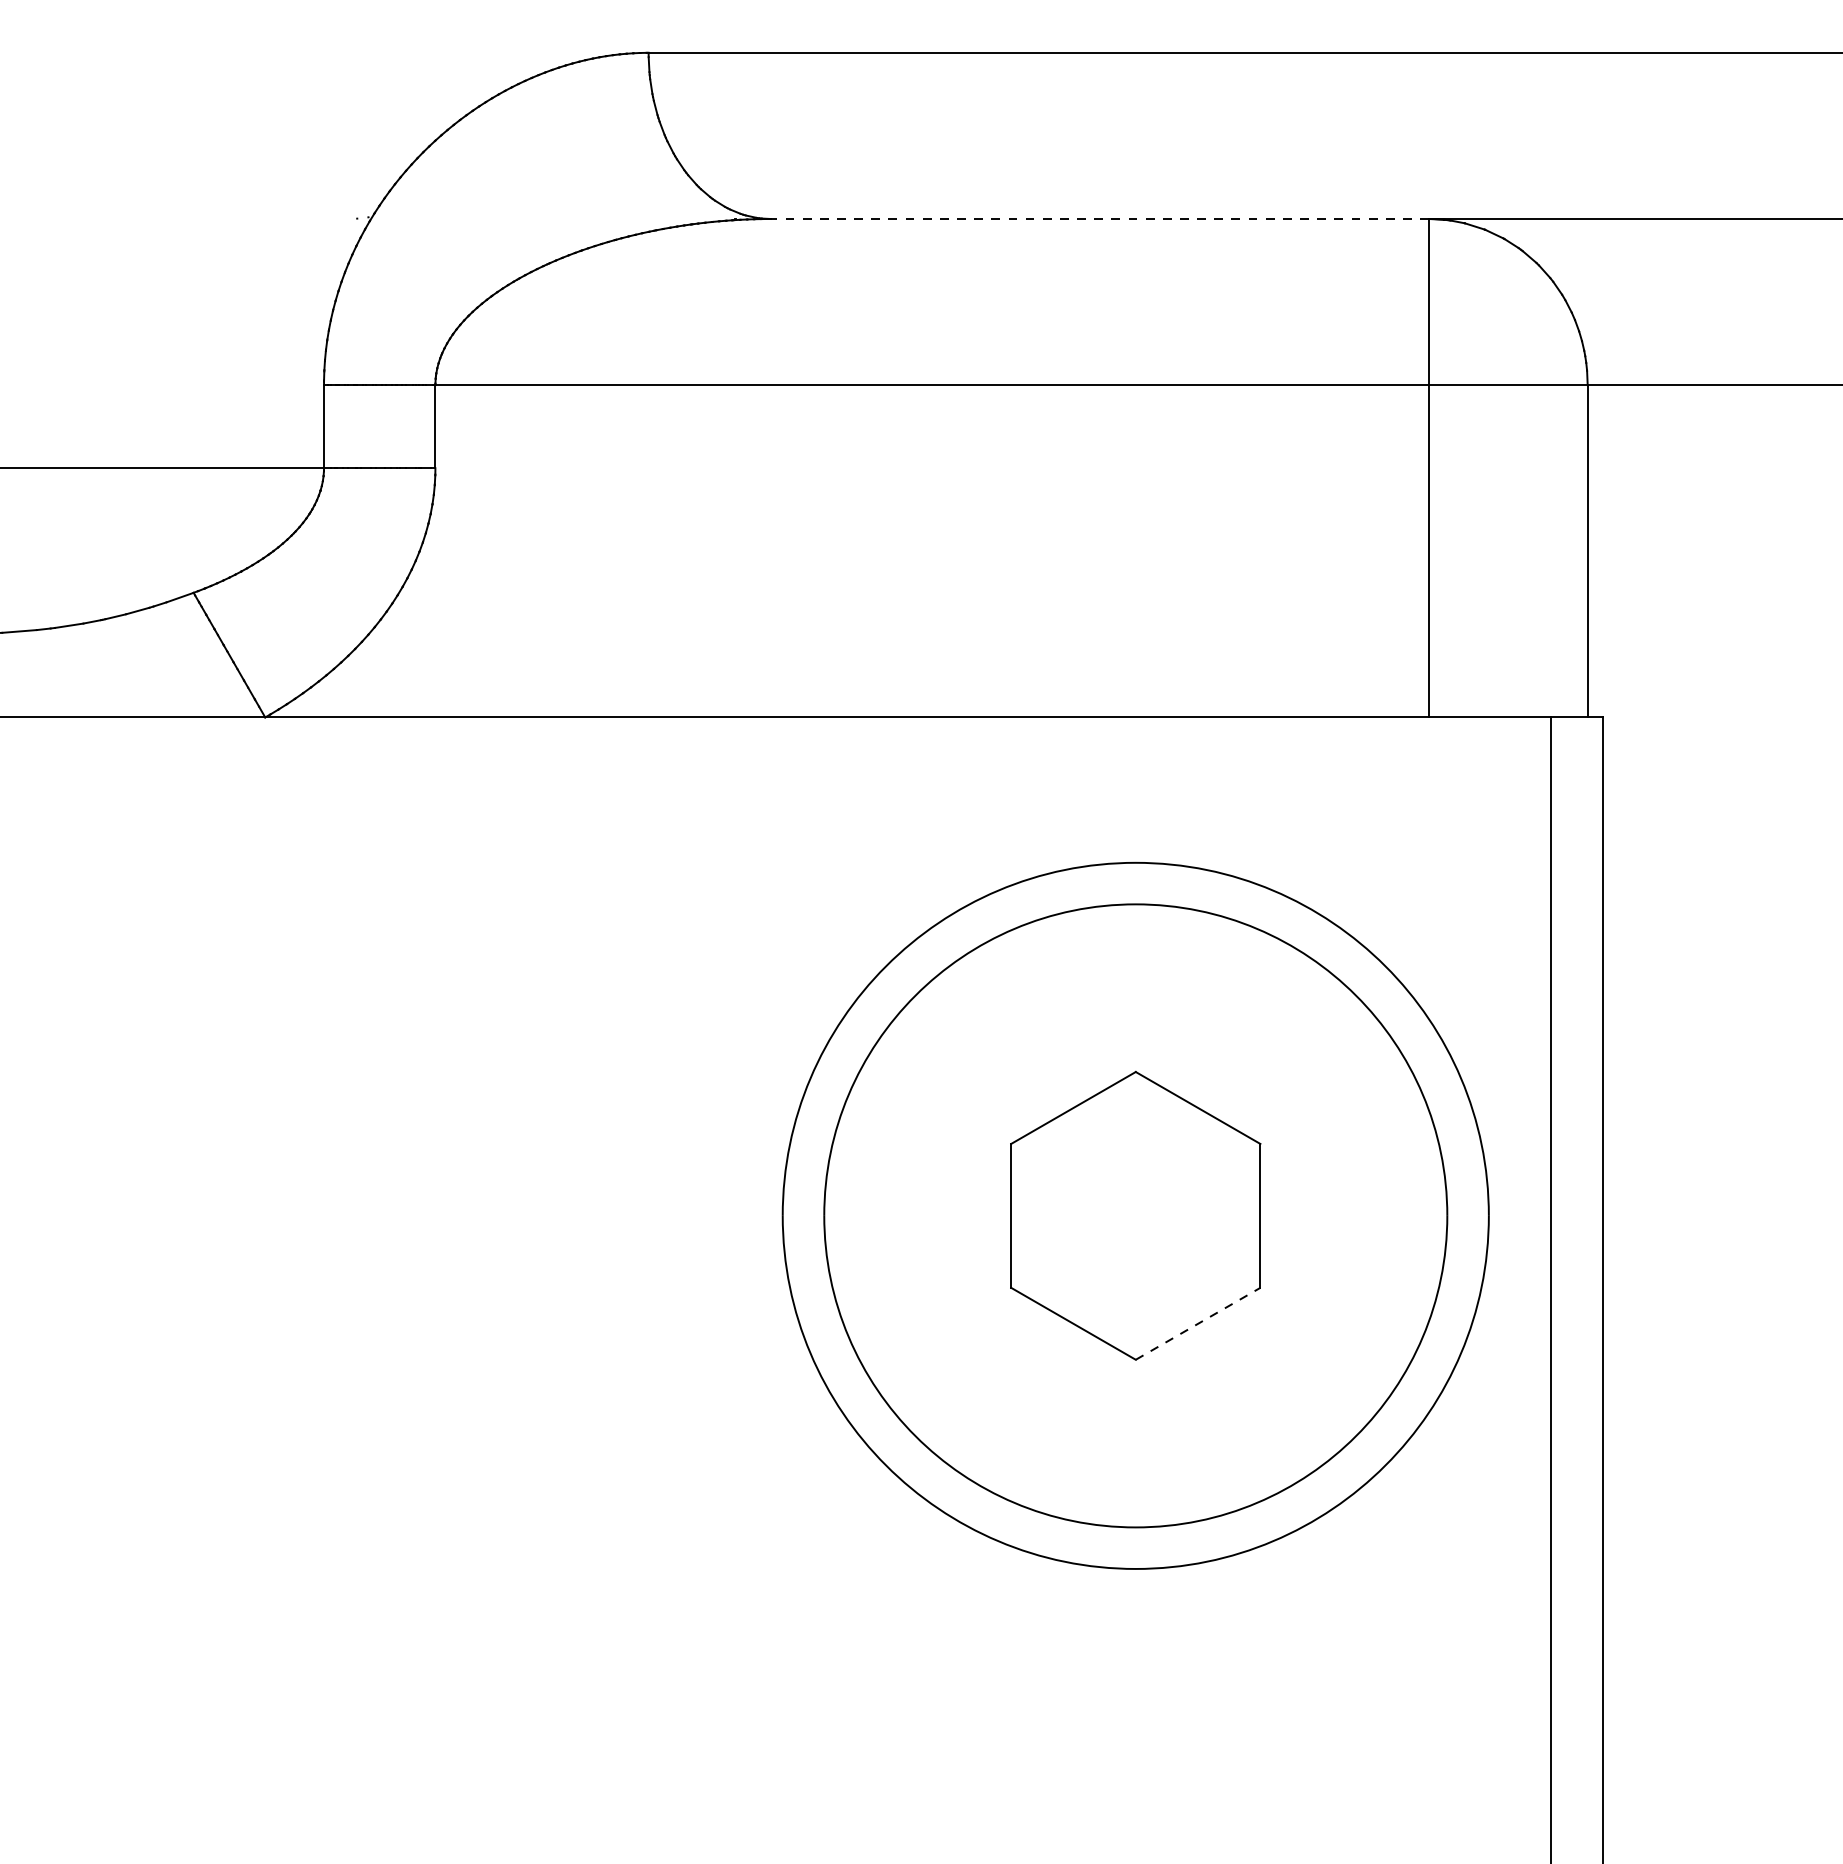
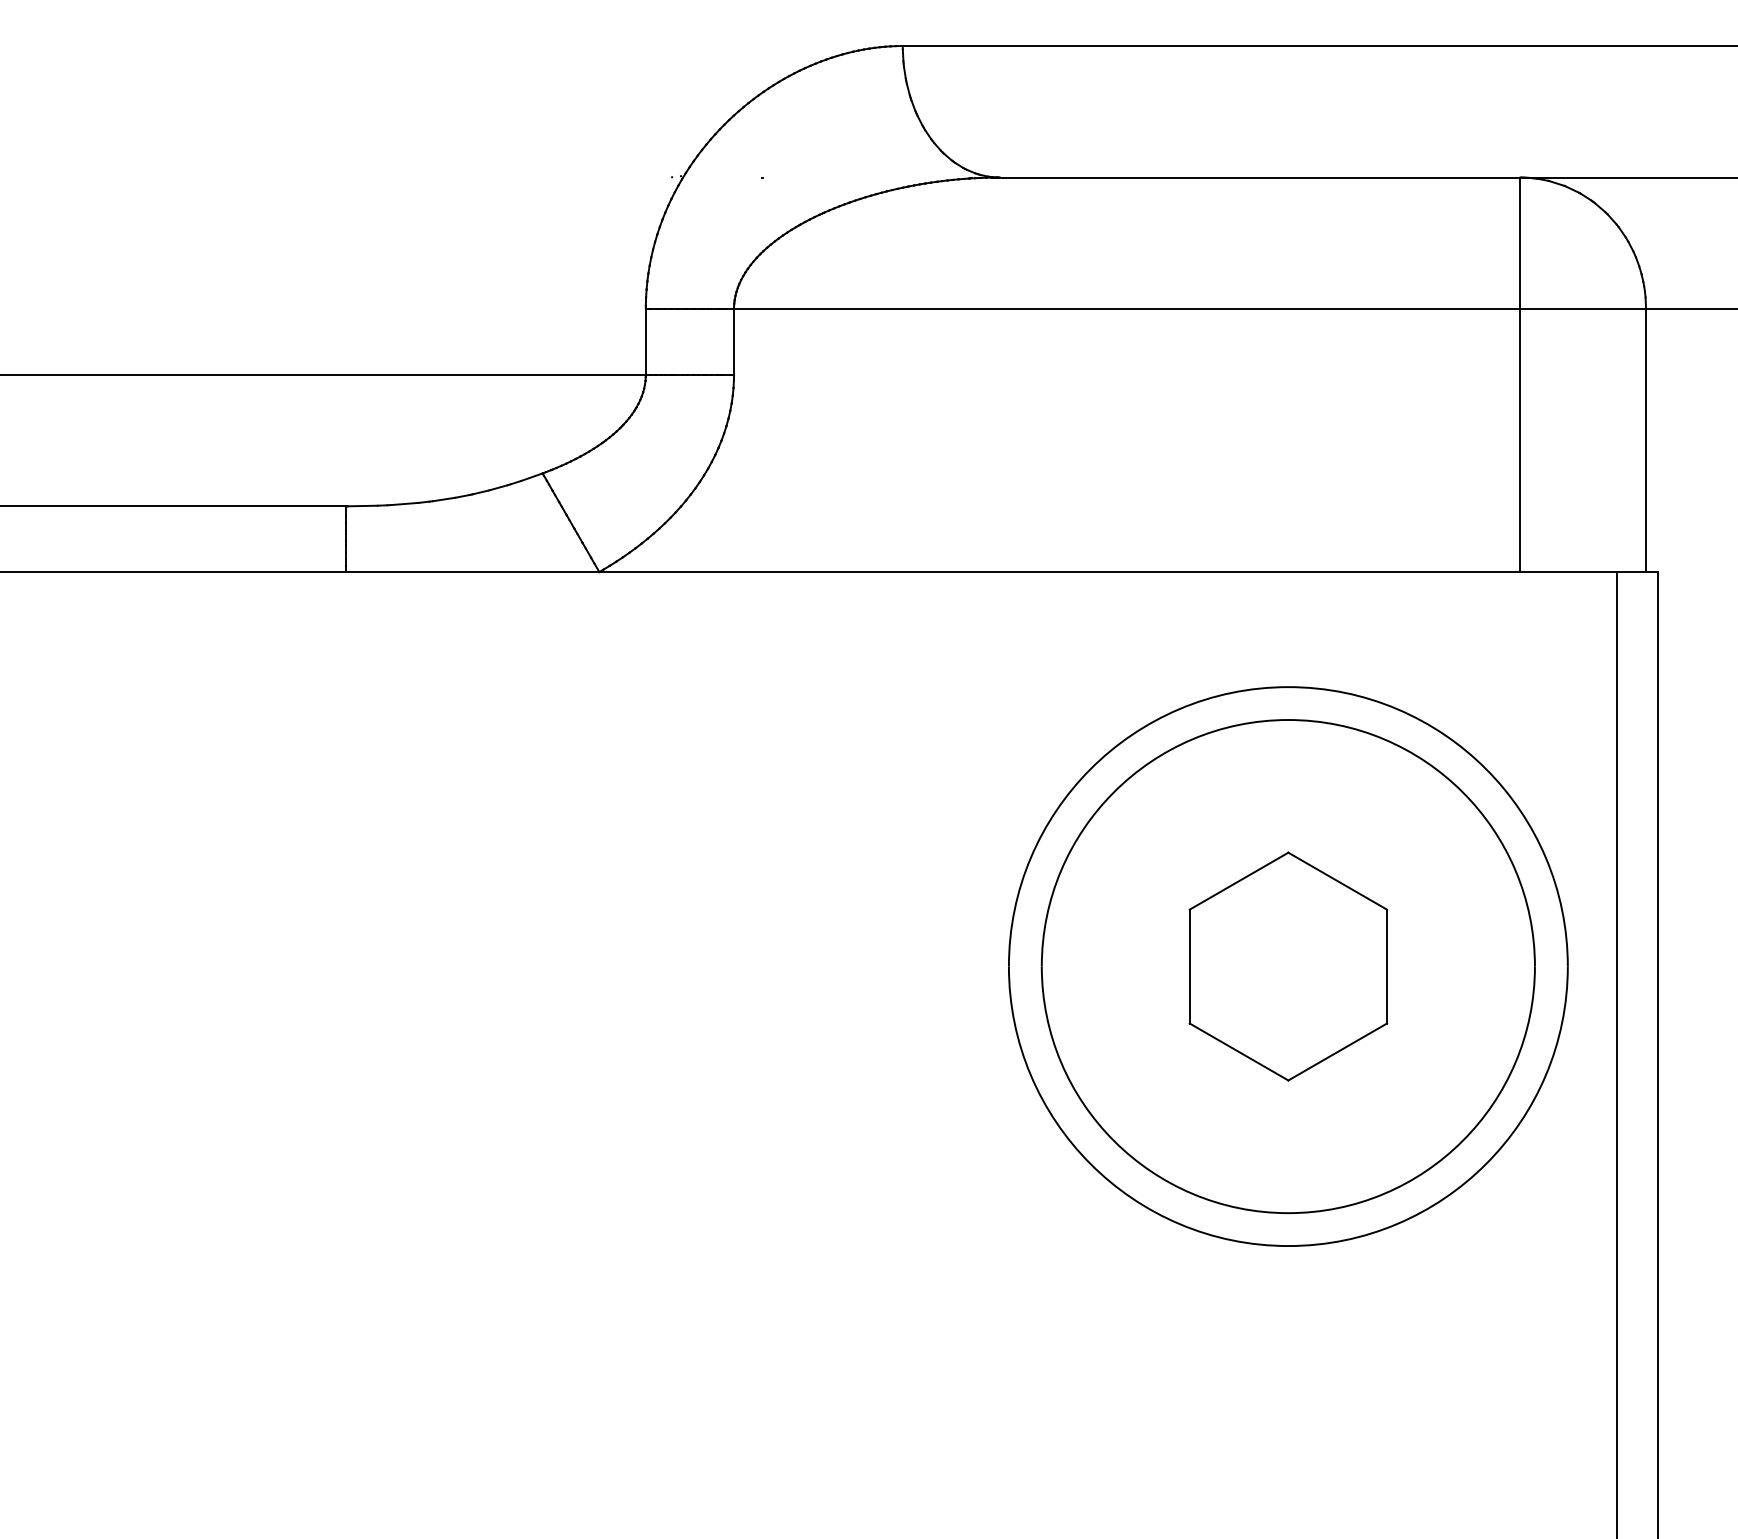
line: (1099, 218) -> (1259, 177), dashed -> solid
line: (1197, 1324) -> (1337, 1052), dashed -> solid

